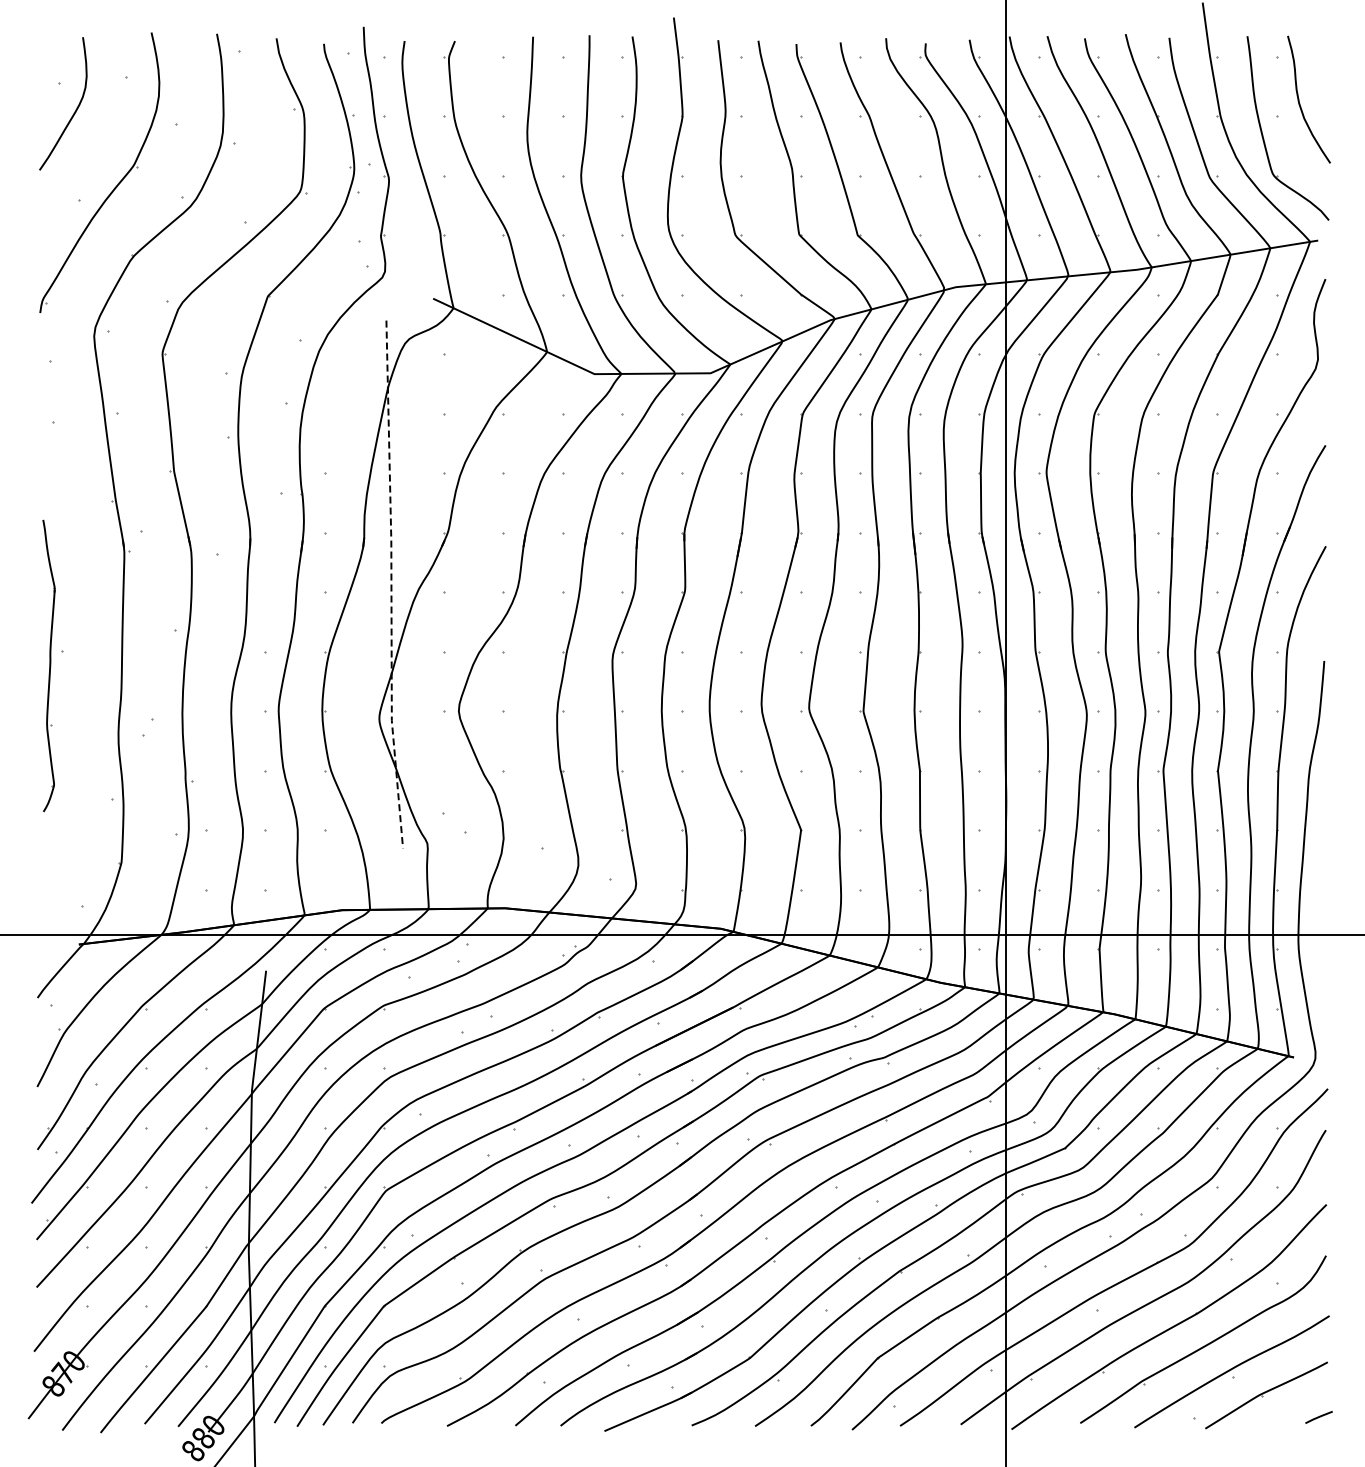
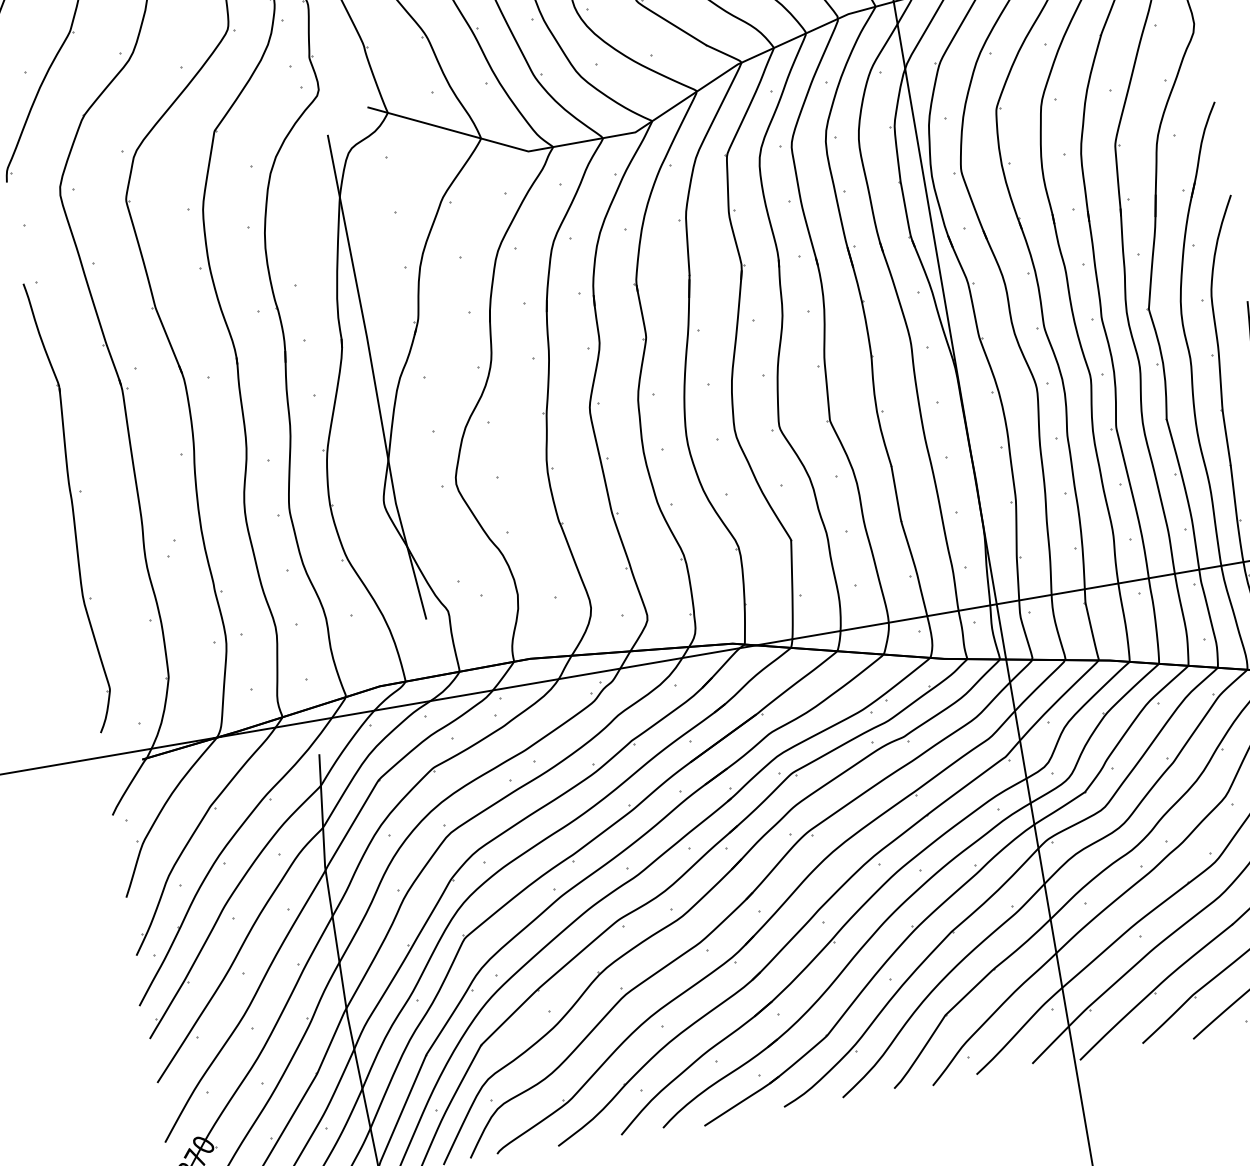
line: (391, 584) -> (374, 377), dashed -> solid
part: (48, 665) -> (70, 506), size x1.67

